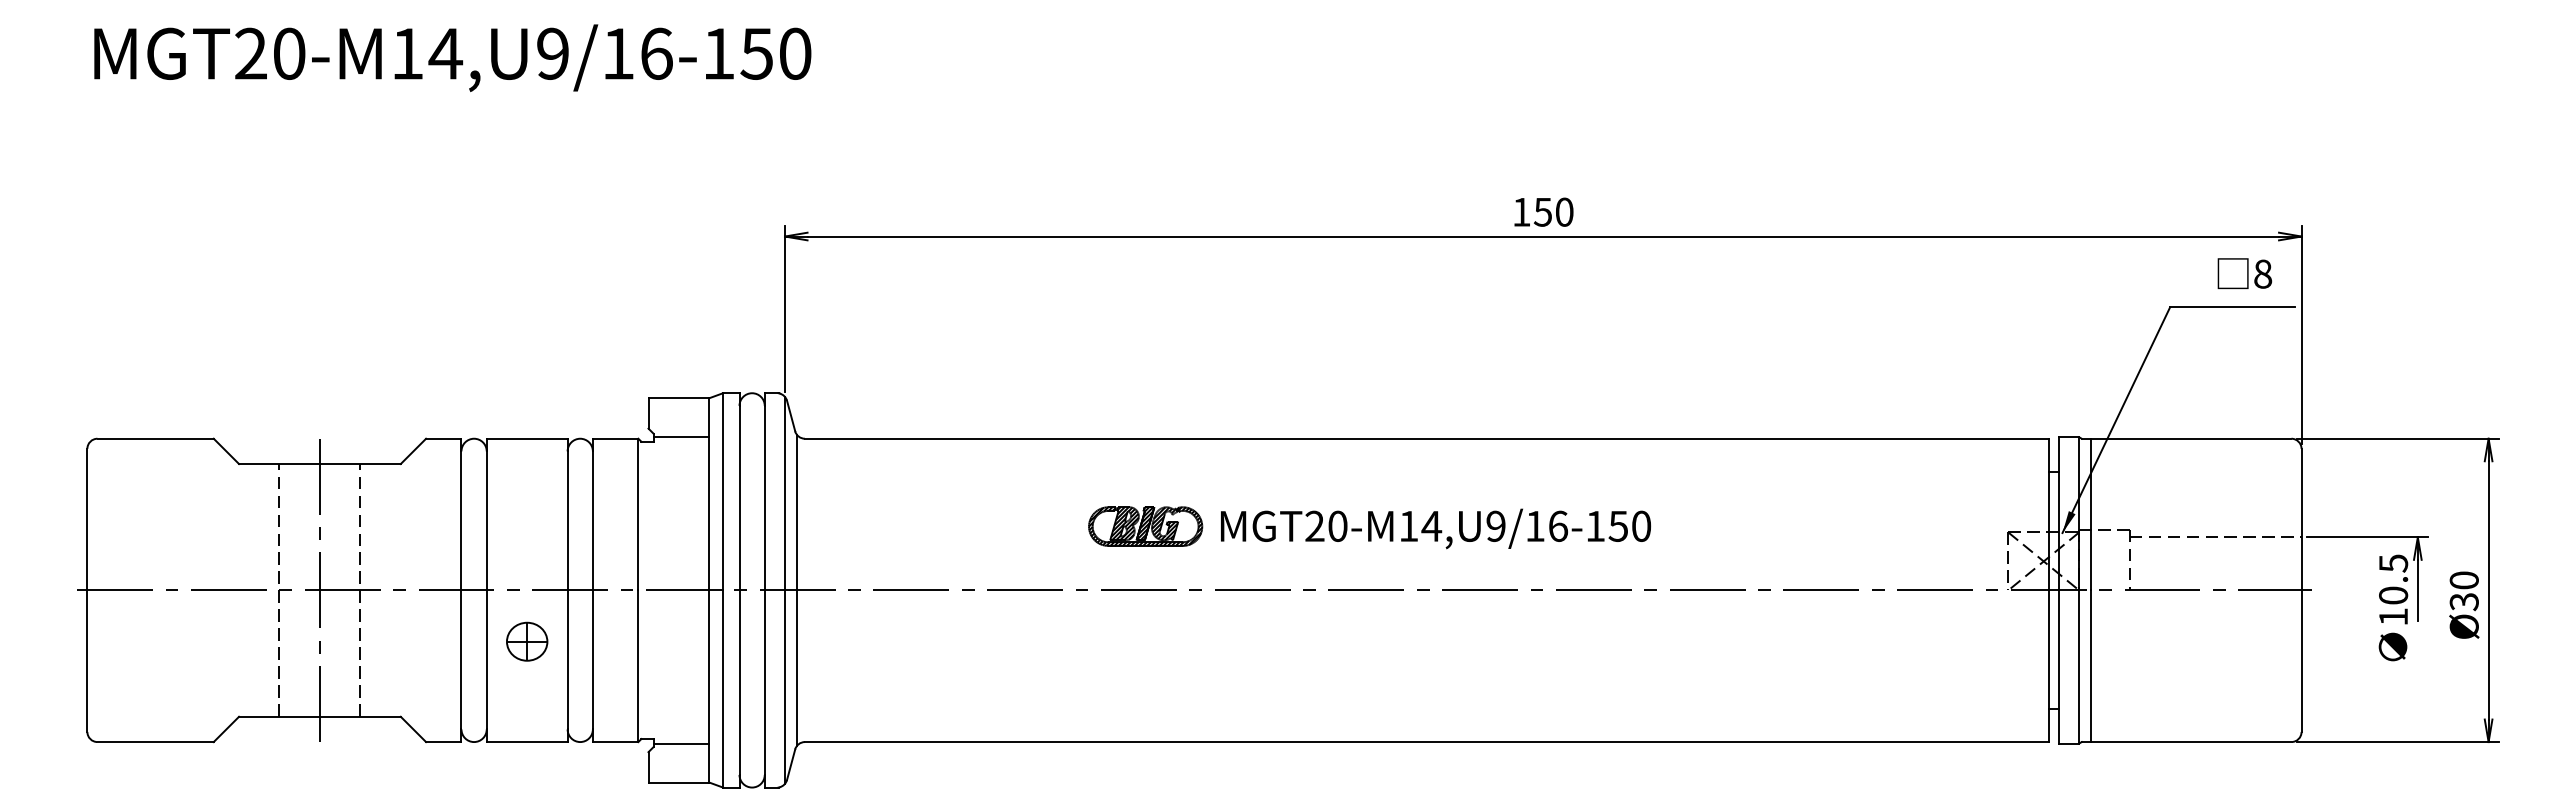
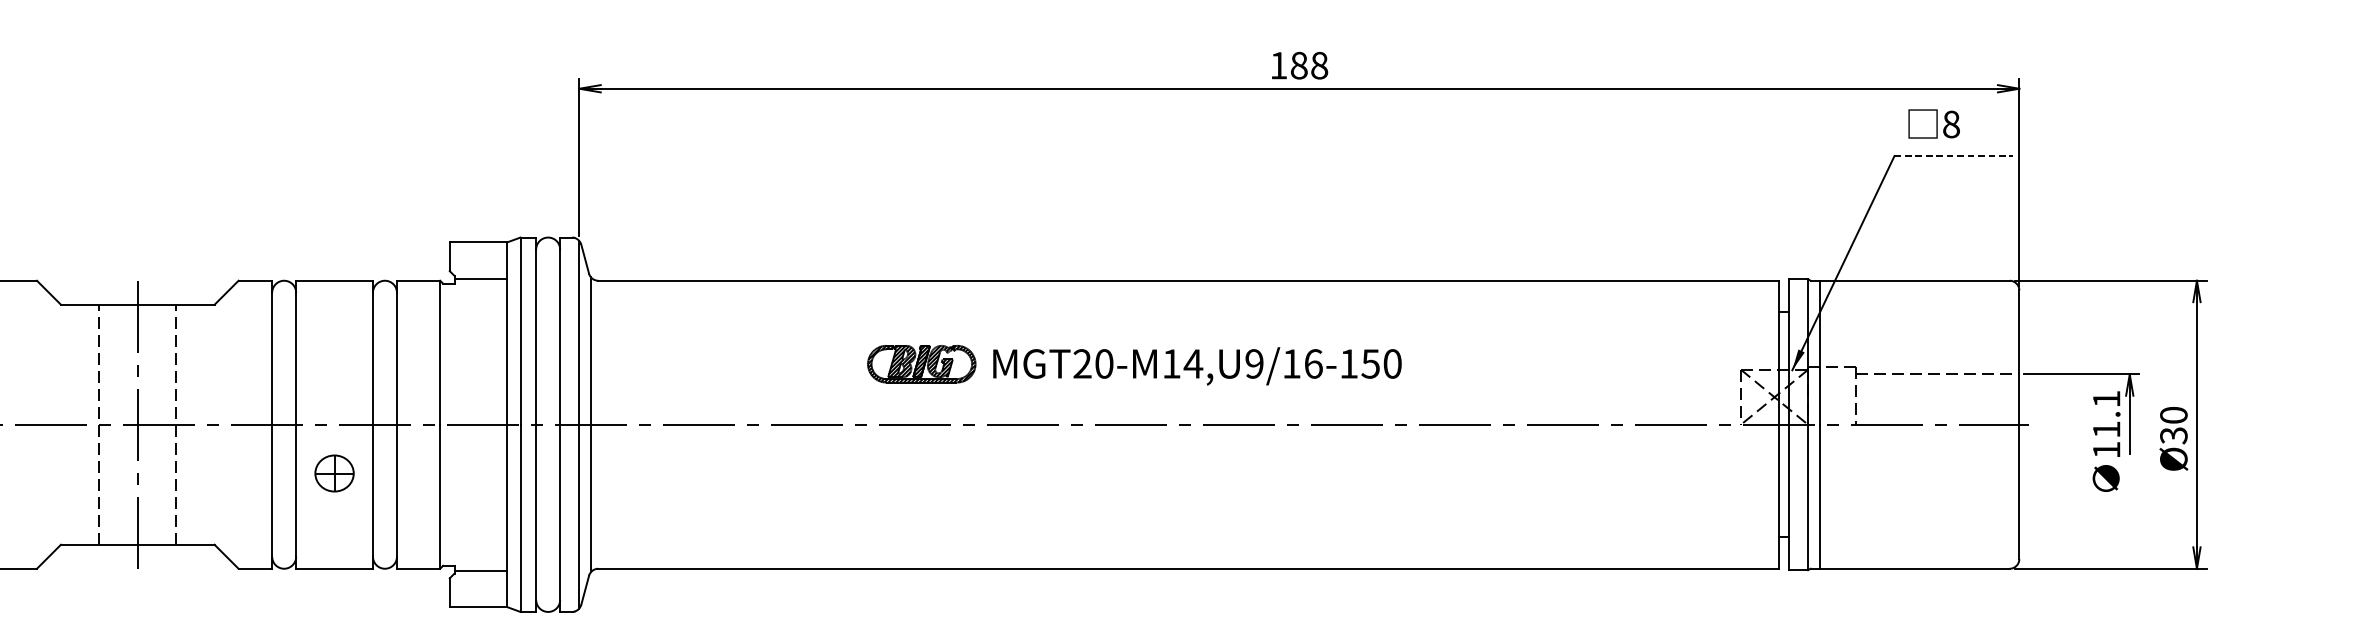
text: (1553, 211) -> (1309, 64), 150 -> 188
text: (2244, 273) -> (1933, 123), moved
line: (2232, 307) -> (1953, 156), solid -> dashed
text: (2393, 579) -> (2106, 414), 10.5 -> 11.1

